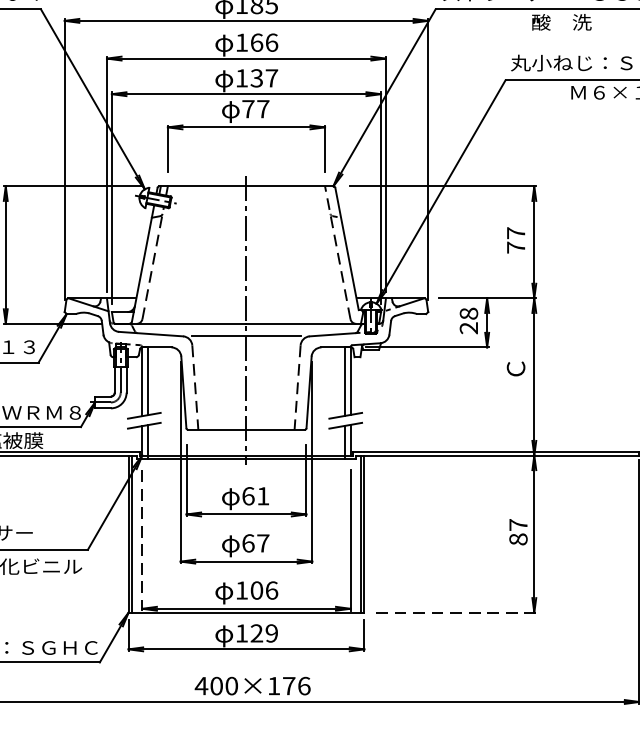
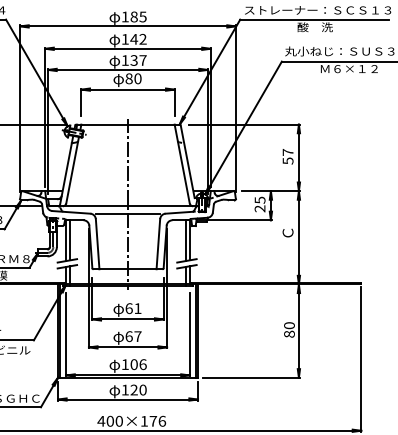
text: (264, 41) -> (138, 38), 166 -> 142
text: (255, 108) -> (133, 78), 77 -> 80
text: (515, 246) -> (287, 160), 77 -> 57
line: (338, 251) -> (182, 163), dashed -> solid
line: (152, 263) -> (72, 170), dashed -> solid
text: (467, 312) -> (259, 199), 28 -> 25
line: (195, 388) -> (97, 244), dashed -> solid
line: (297, 388) -> (158, 244), dashed -> solid
text: (518, 524) -> (289, 325), 87 -> 80
line: (142, 539) -> (66, 334), dashed -> solid
line: (454, 612) -> (251, 377), dashed -> solid
text: (270, 632) -> (142, 389), 129 -> 120

